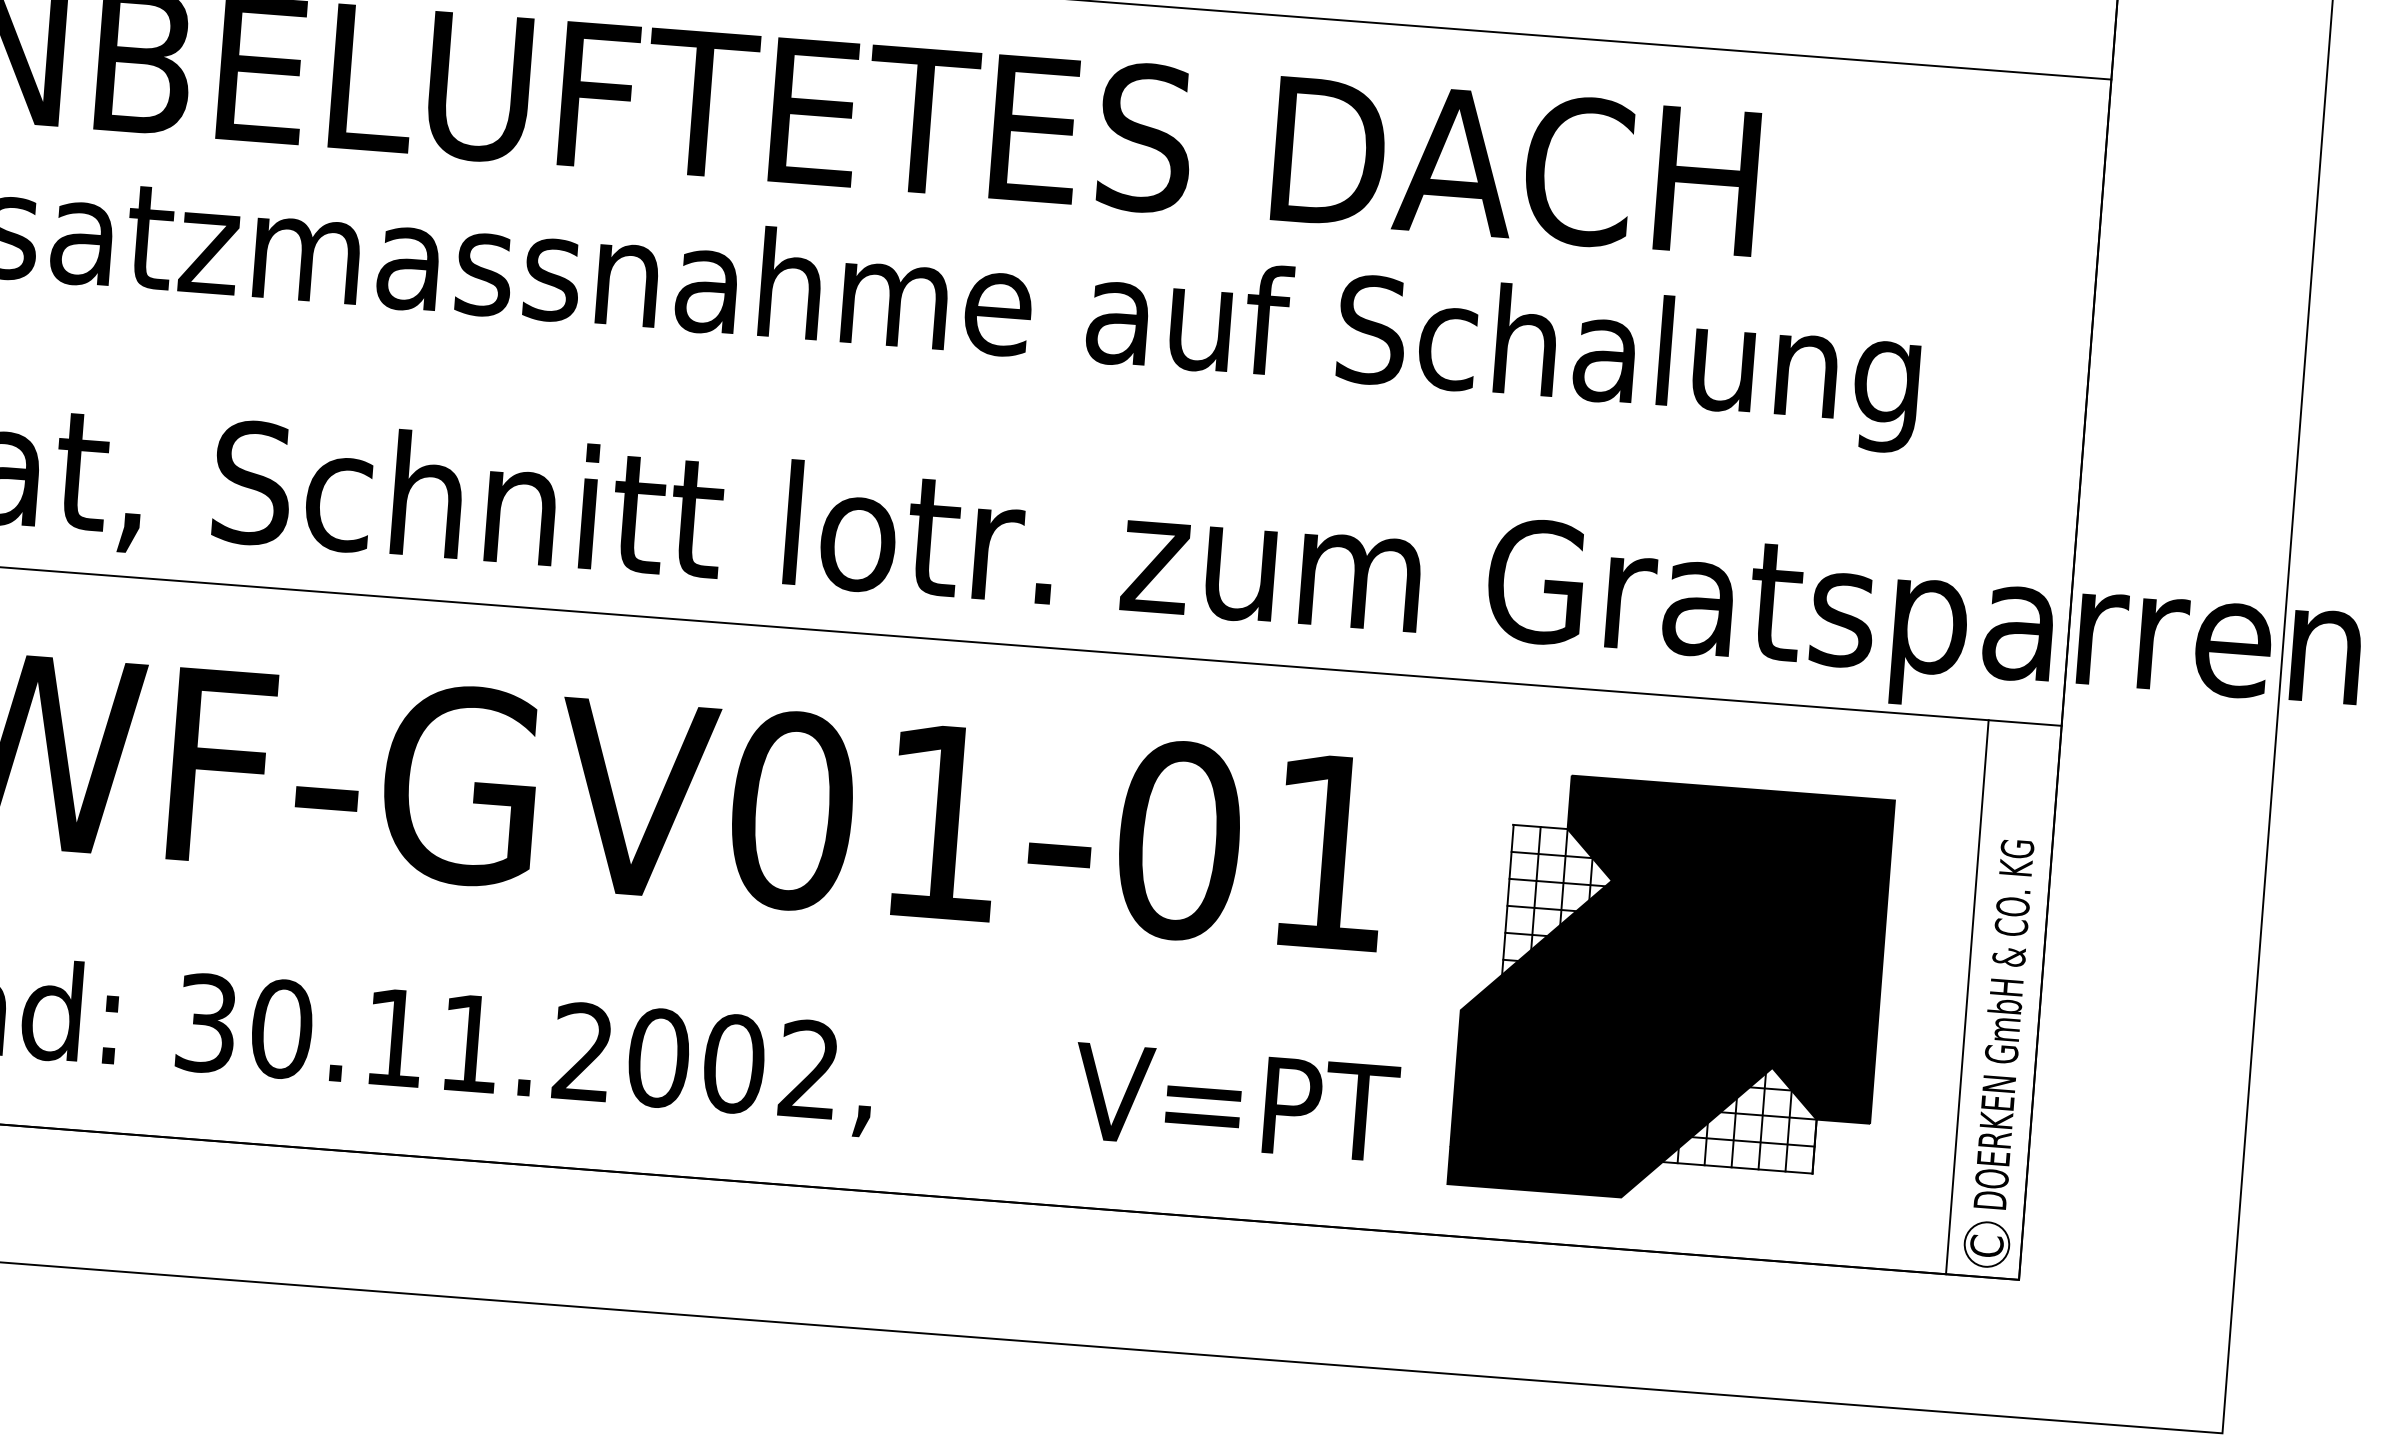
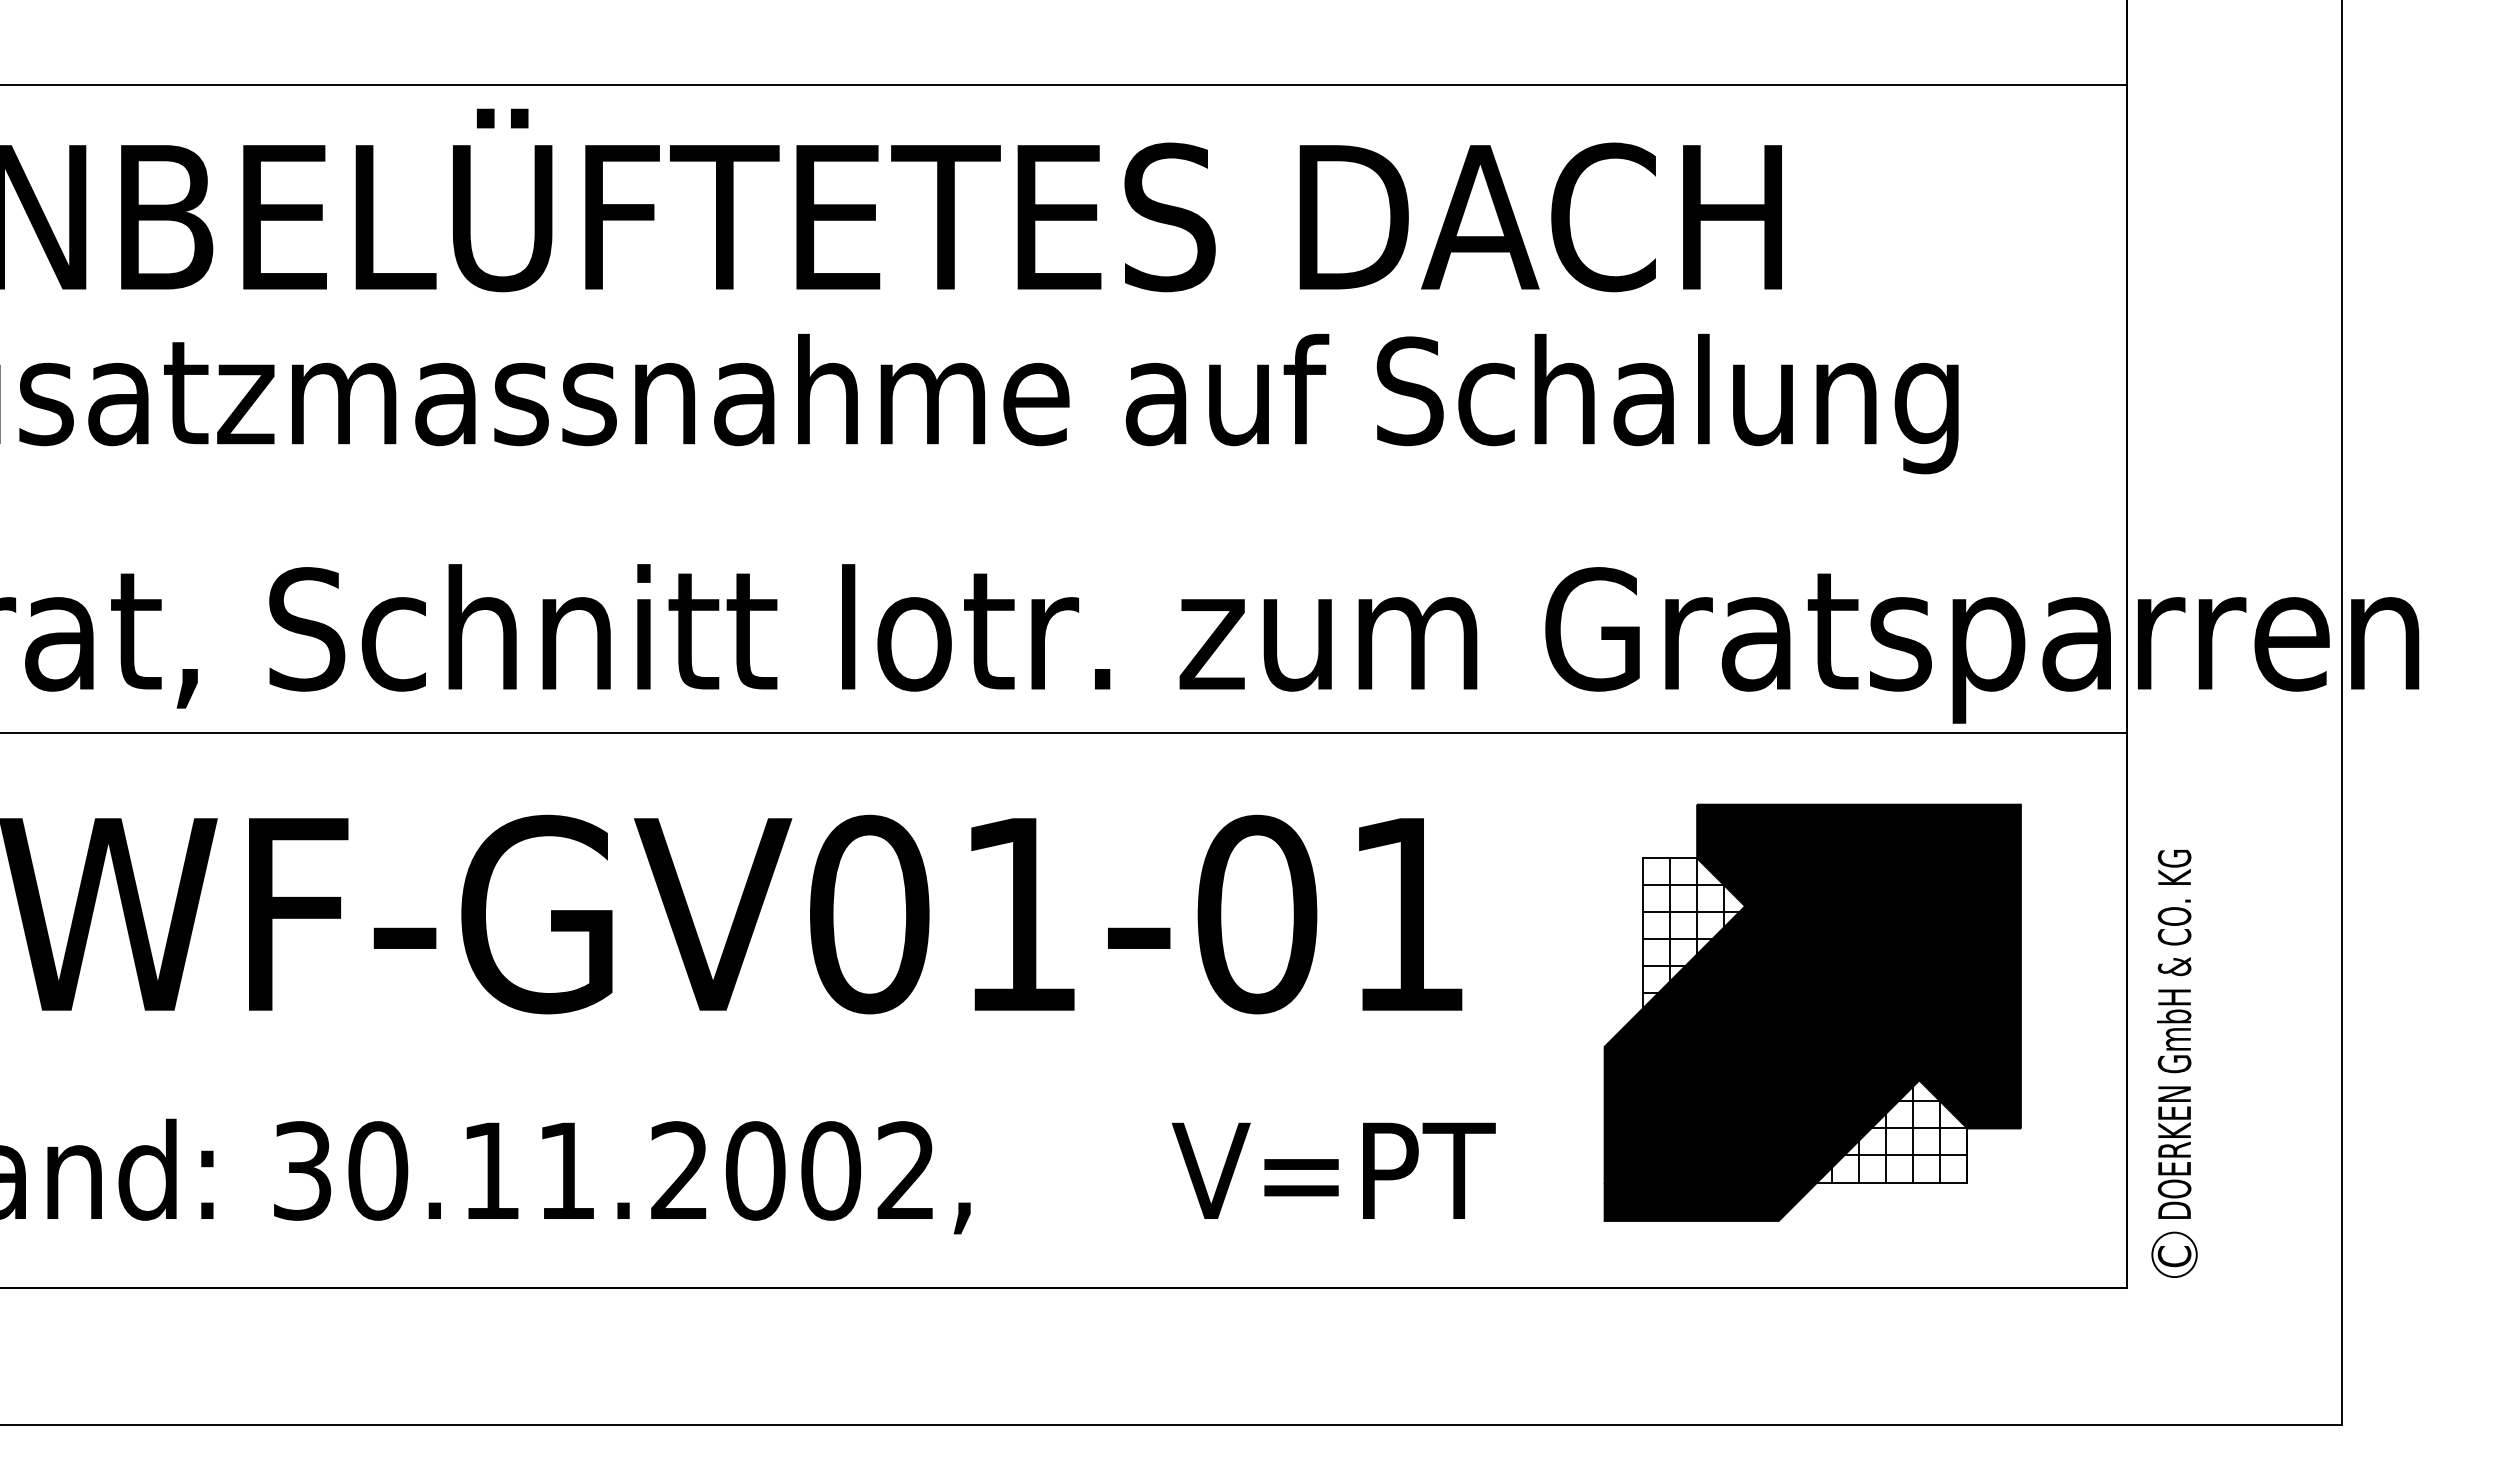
part: (1670, 991) -> (1812, 1012), moved
line: (1967, 996) -> (2054, 1009), removed
text: (2003, 1024) -> (2174, 1034), moved
part: (1986, 1244) -> (2174, 1254), moved

